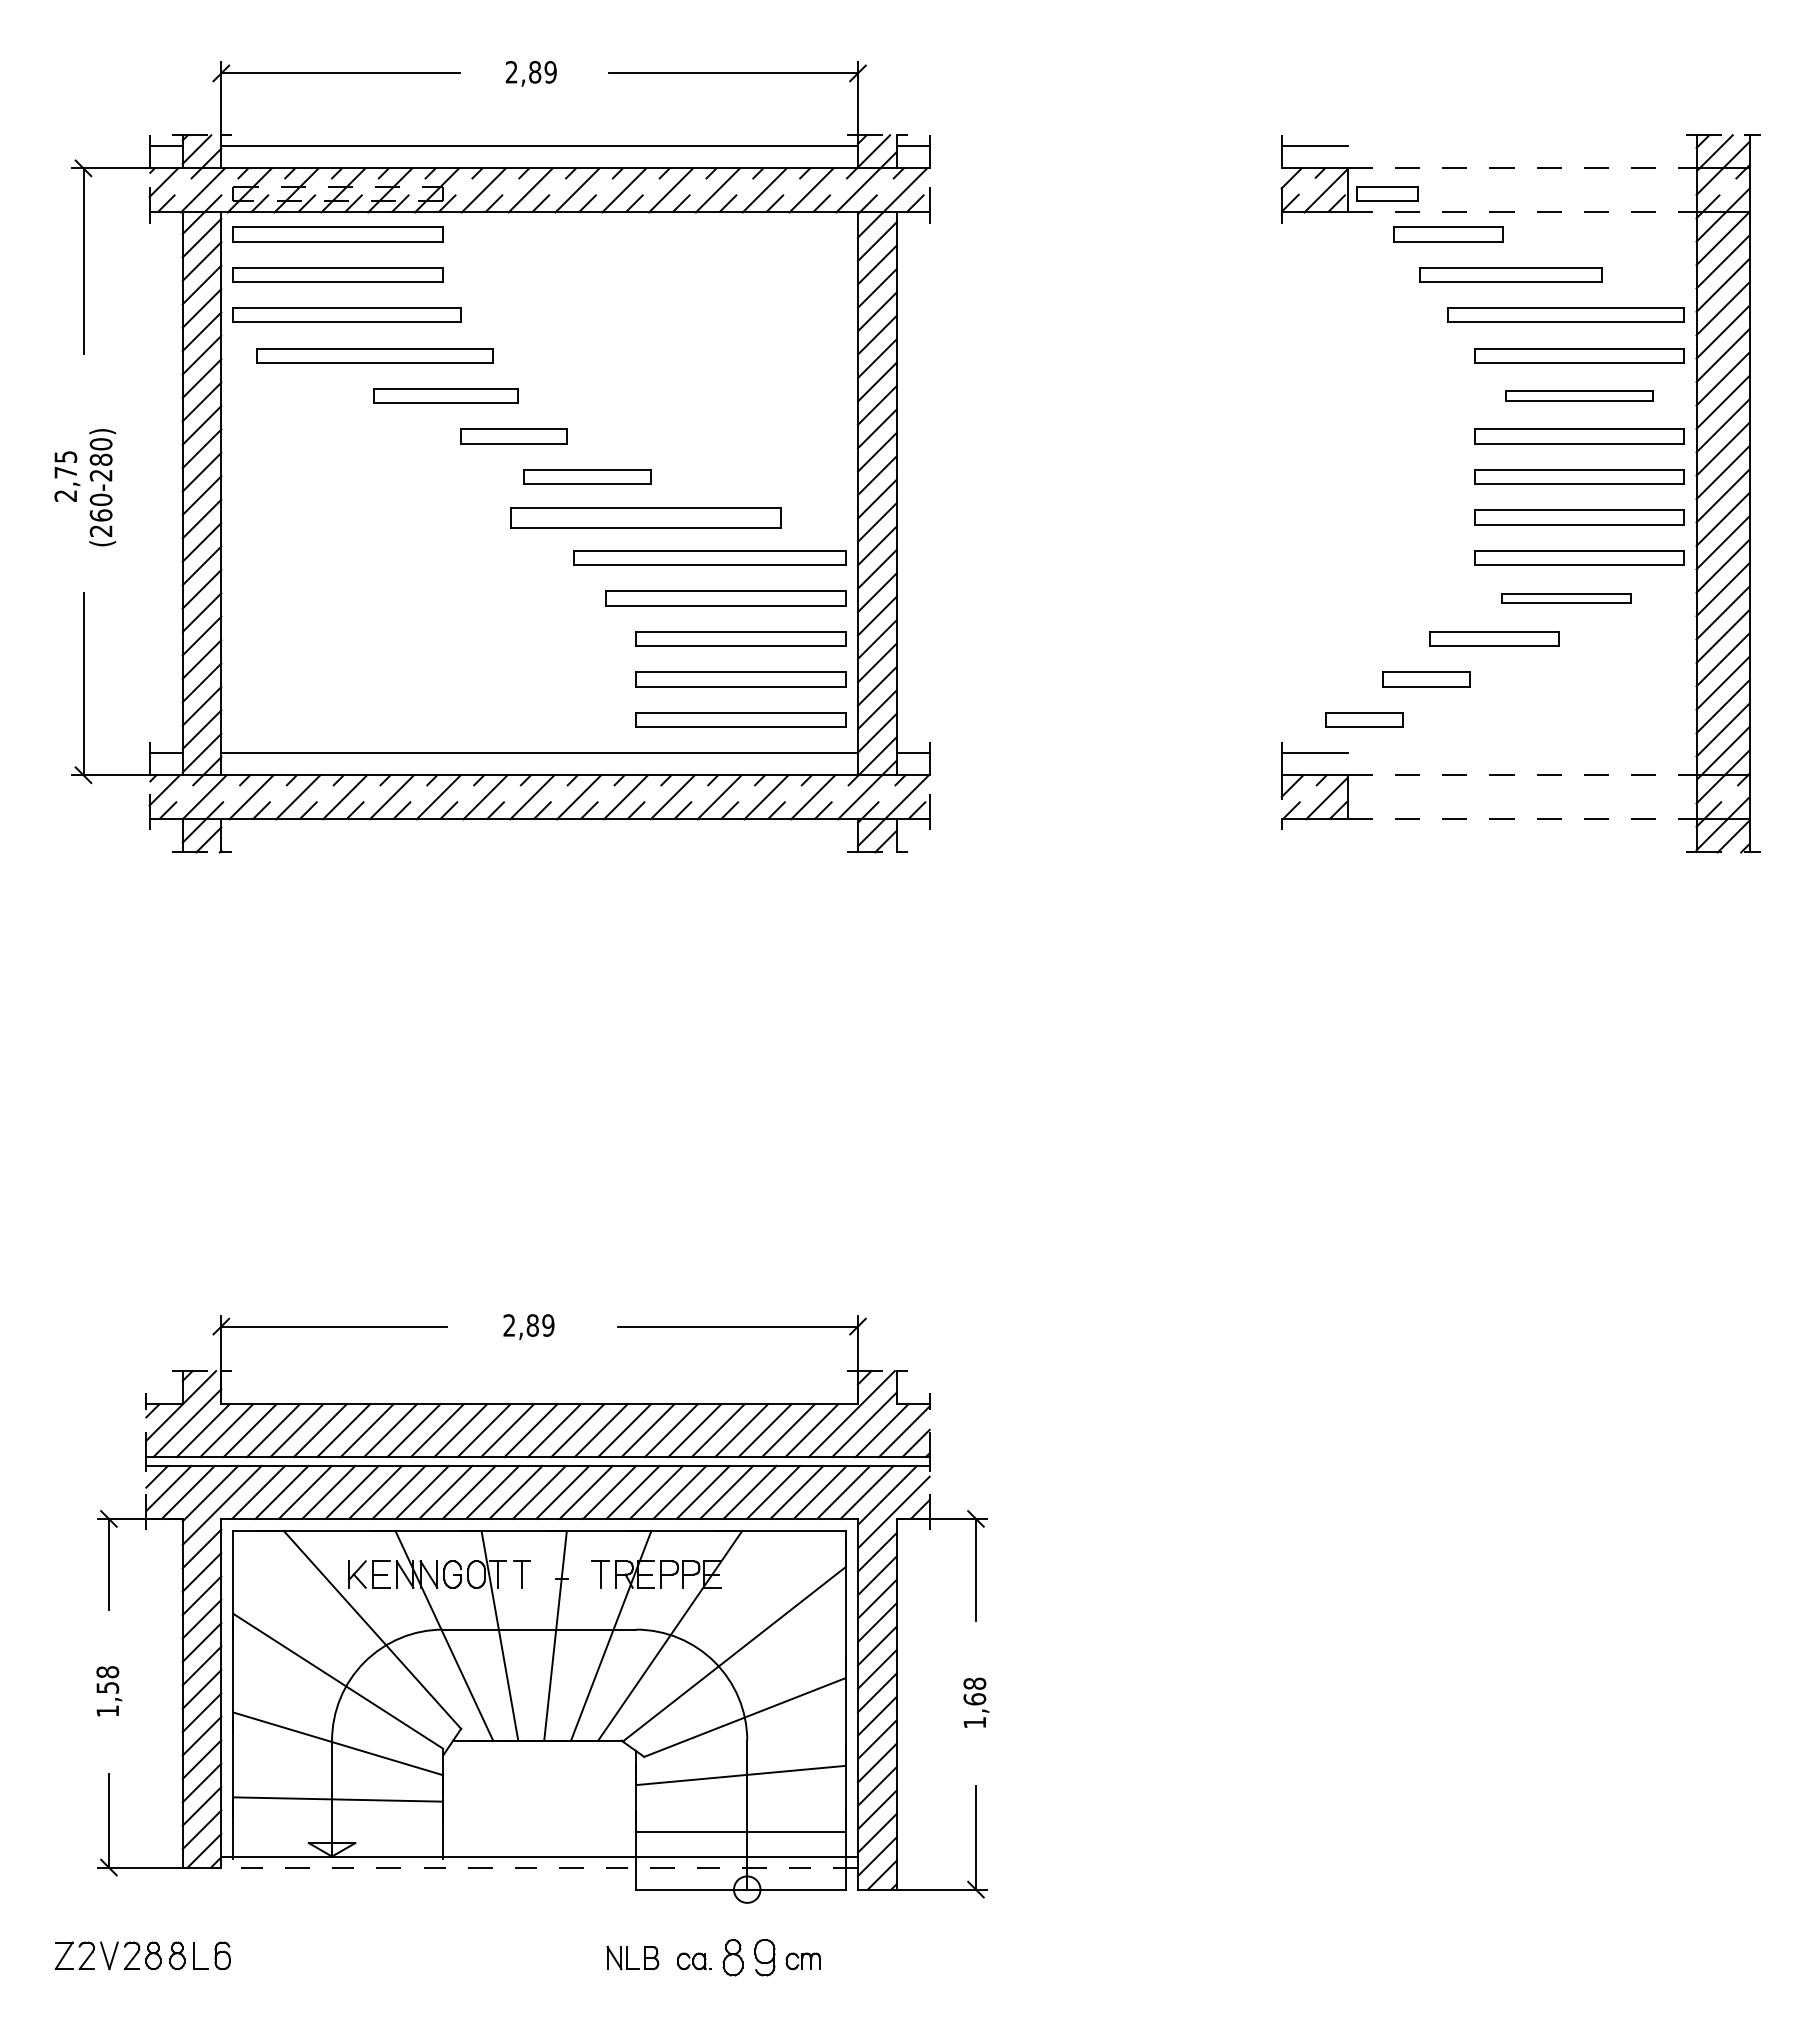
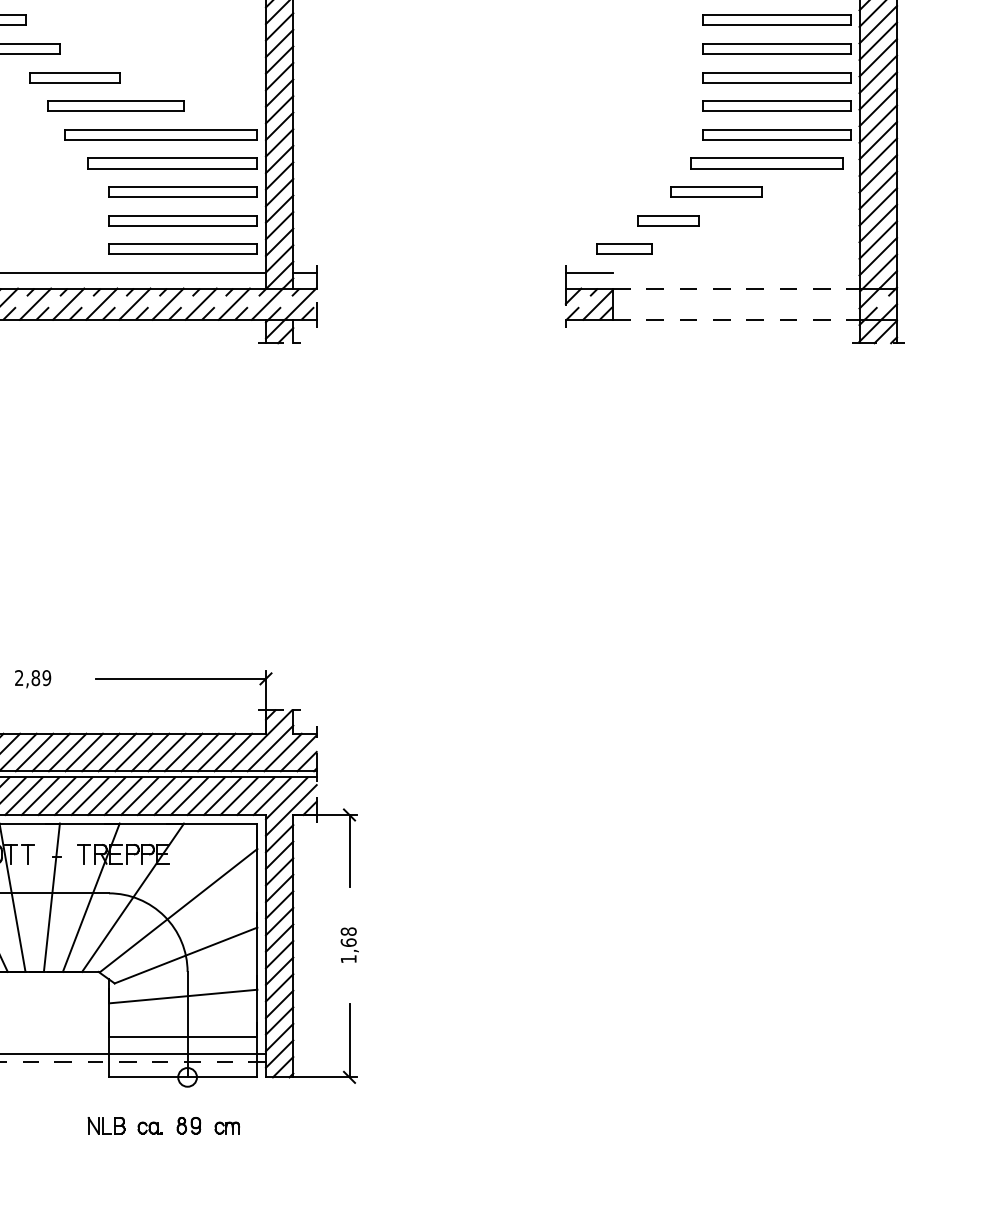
part: (1579, 395) -> (776, 19), size x1.43
part: (645, 517) -> (115, 106), size x0.71
part: (1566, 598) -> (767, 163), size x1.67
part: (748, 1958) -> (188, 1126), size x0.62

